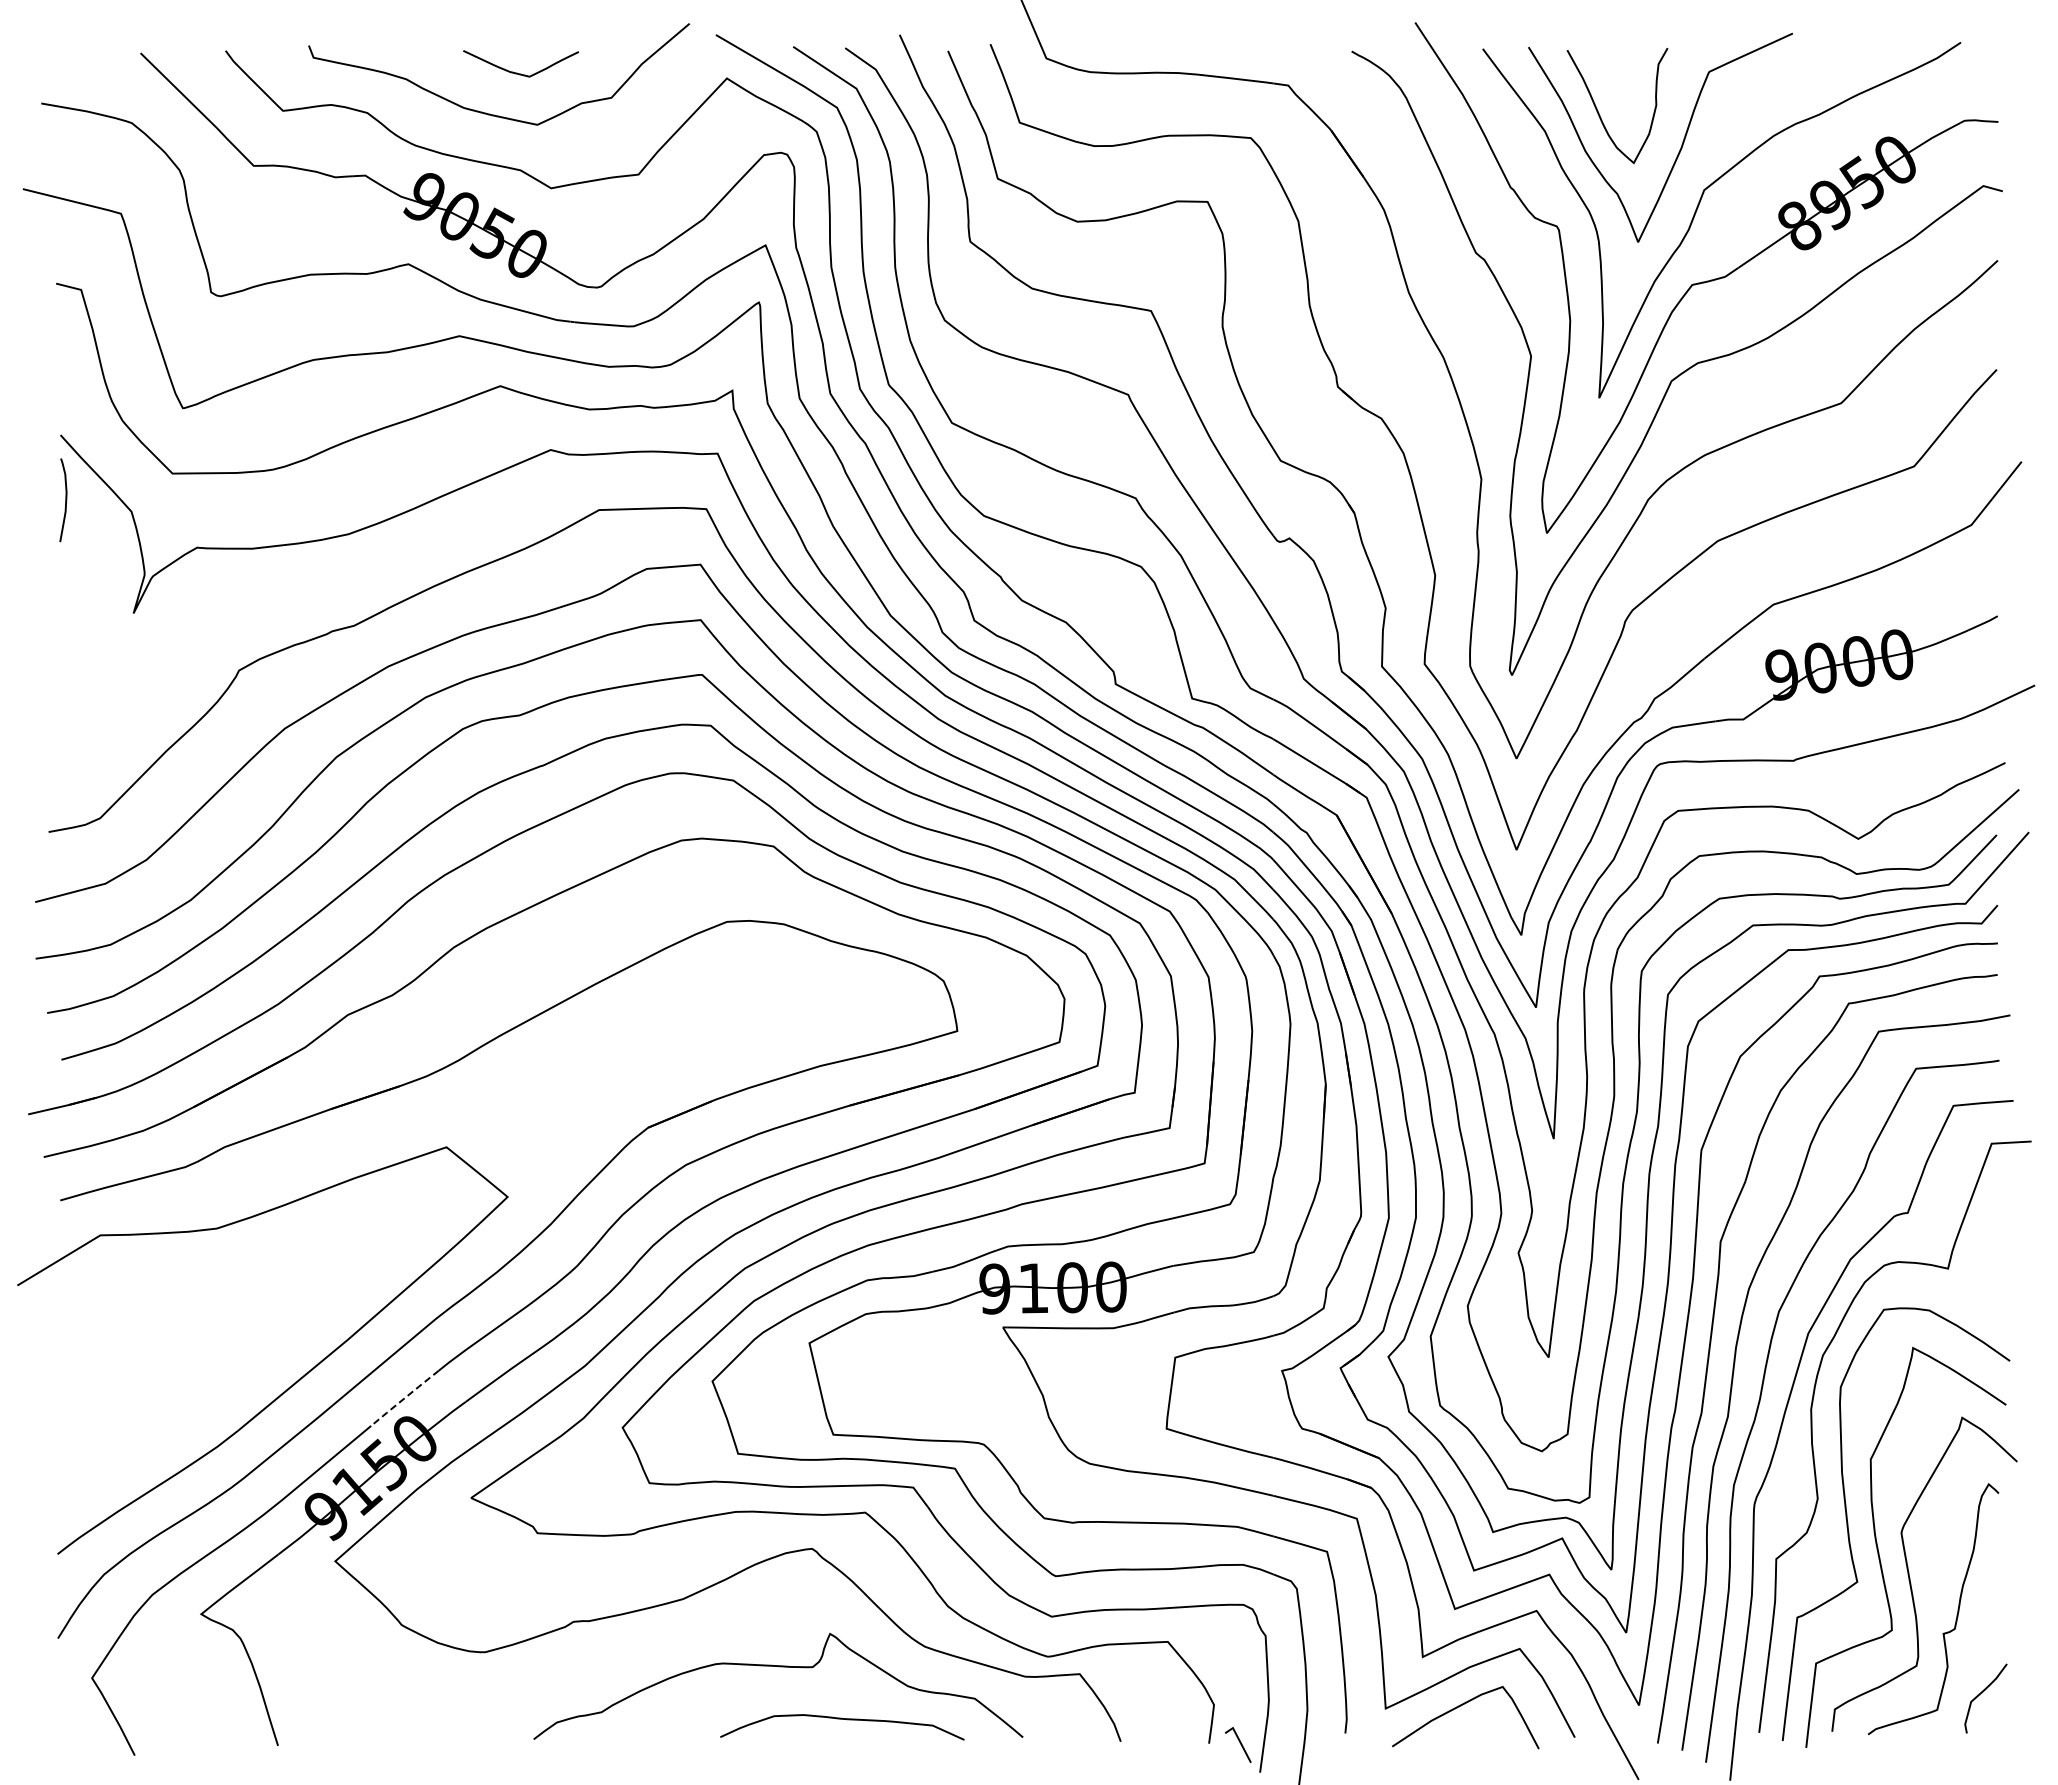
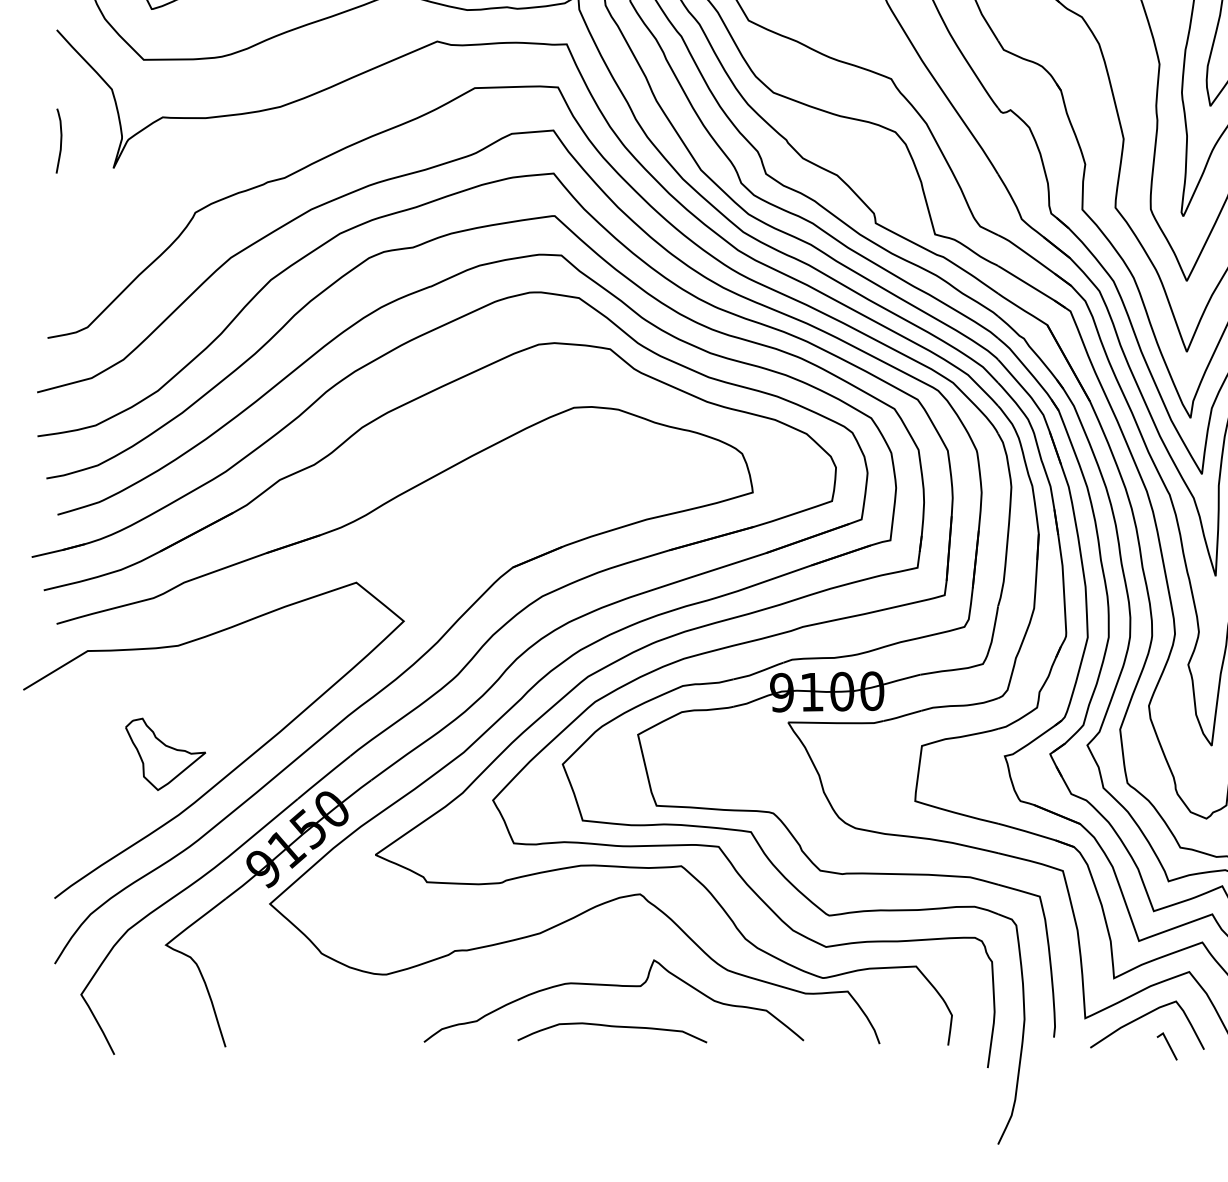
curve: (65, 500) -> (60, 141), moved
part: (200, 1368) -> (165, 754), added
line: (404, 1398) -> (323, 777), dashed -> solid
curve: (842, 1719) -> (612, 1026), moved
line: (1239, 1742) -> (1168, 1044), moved

